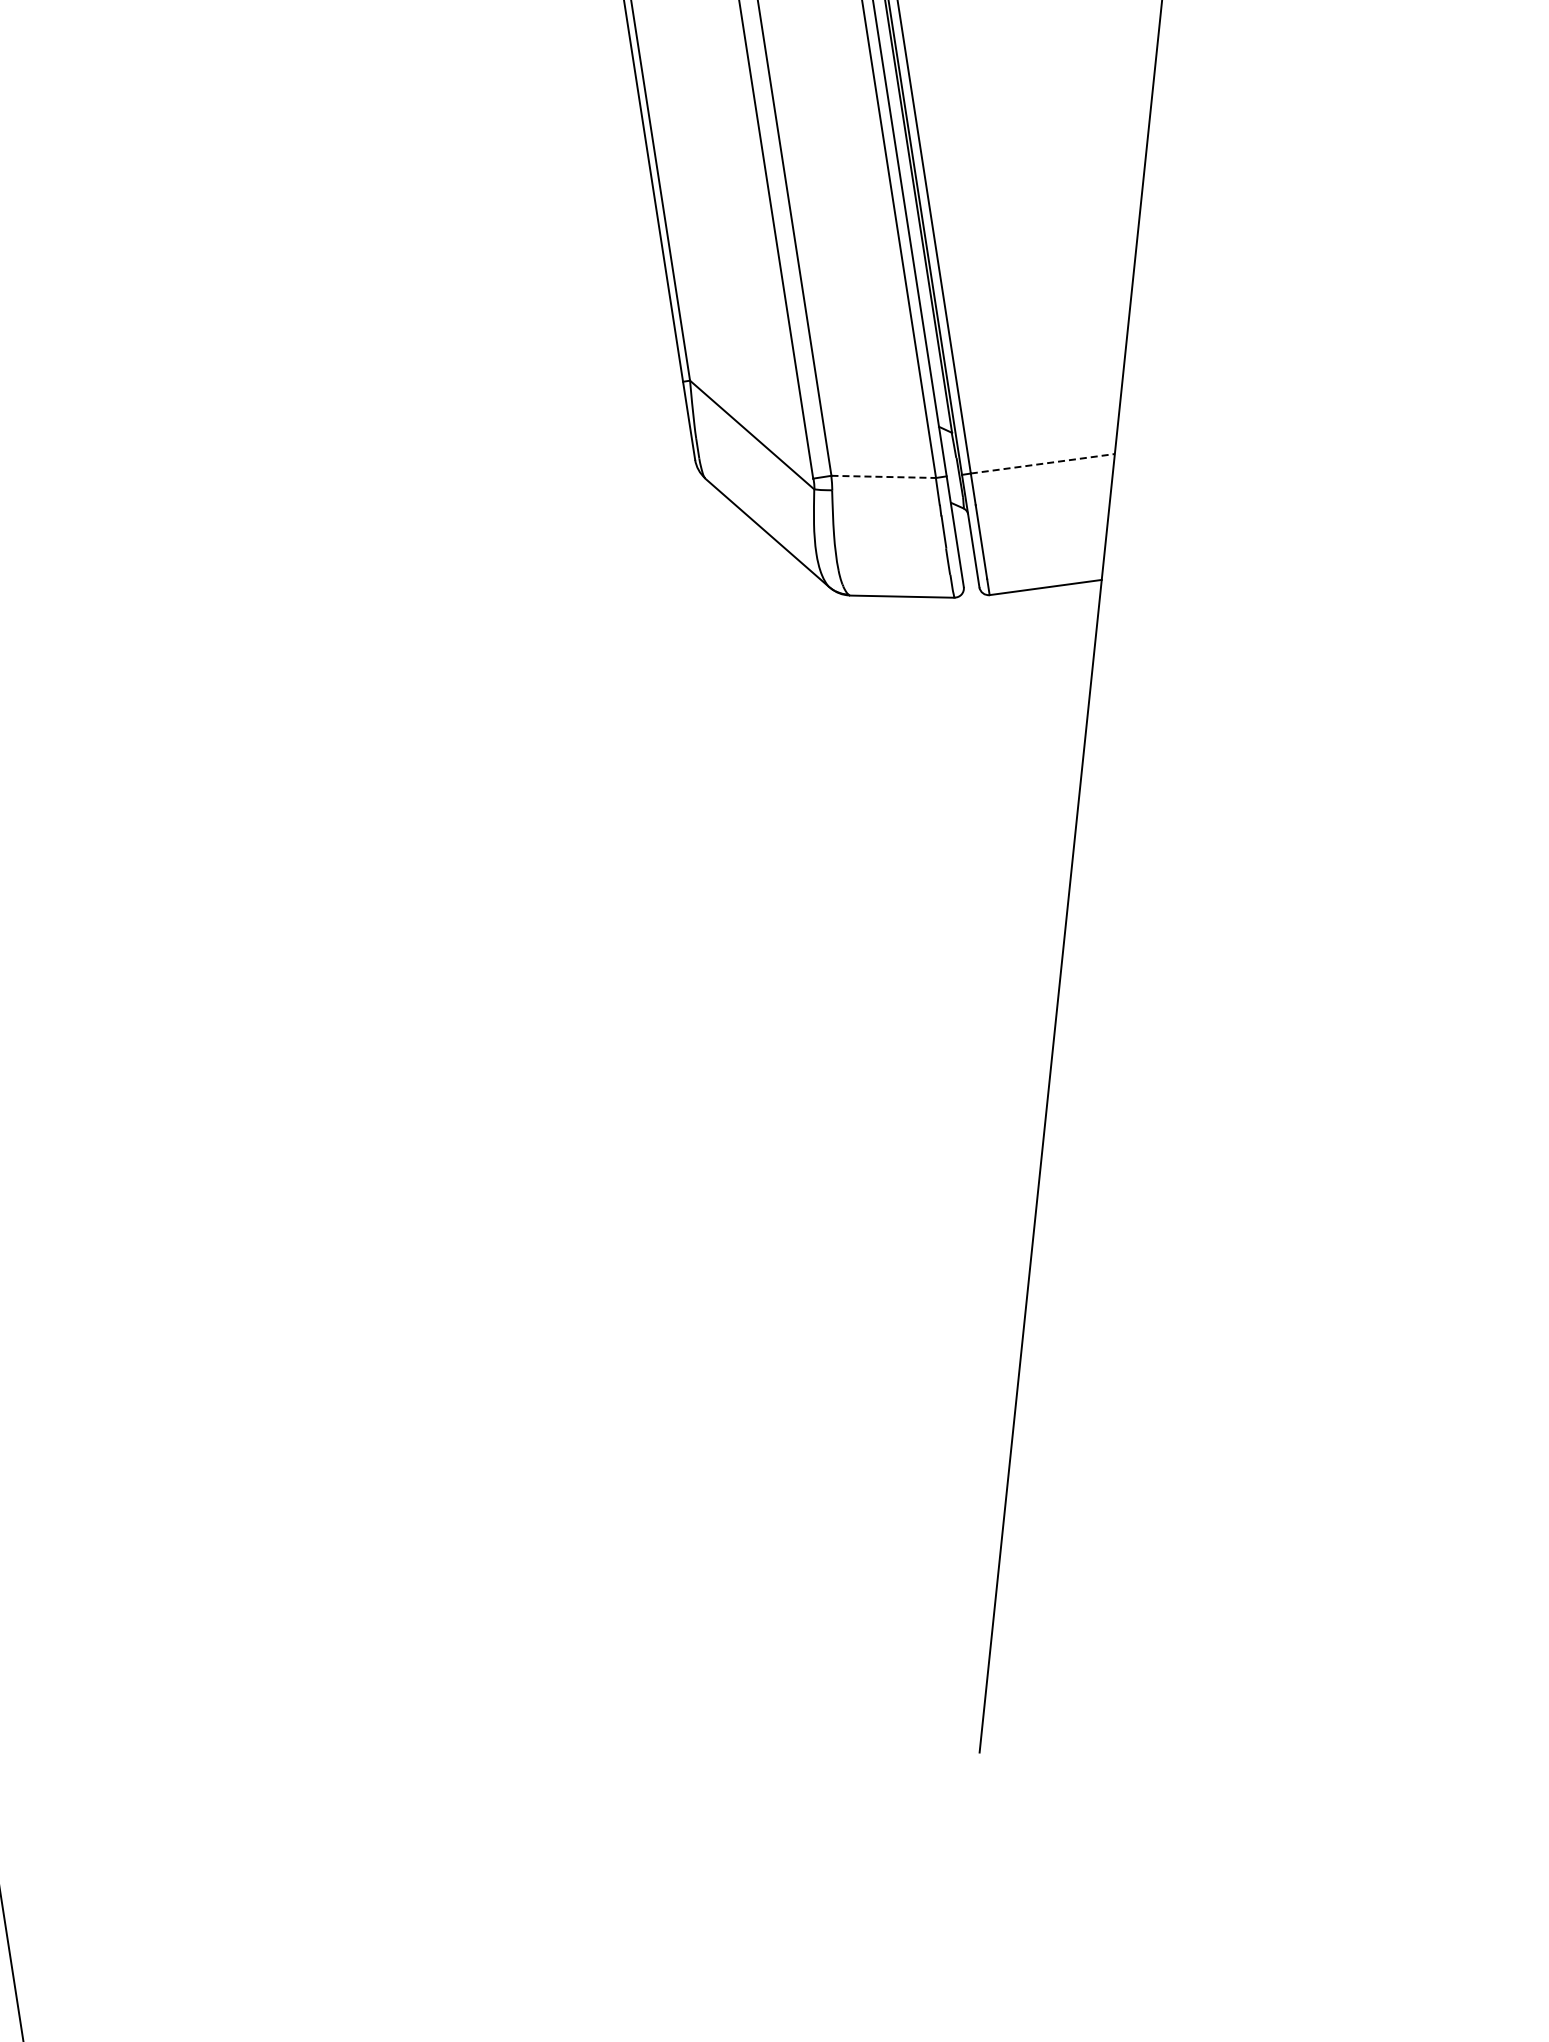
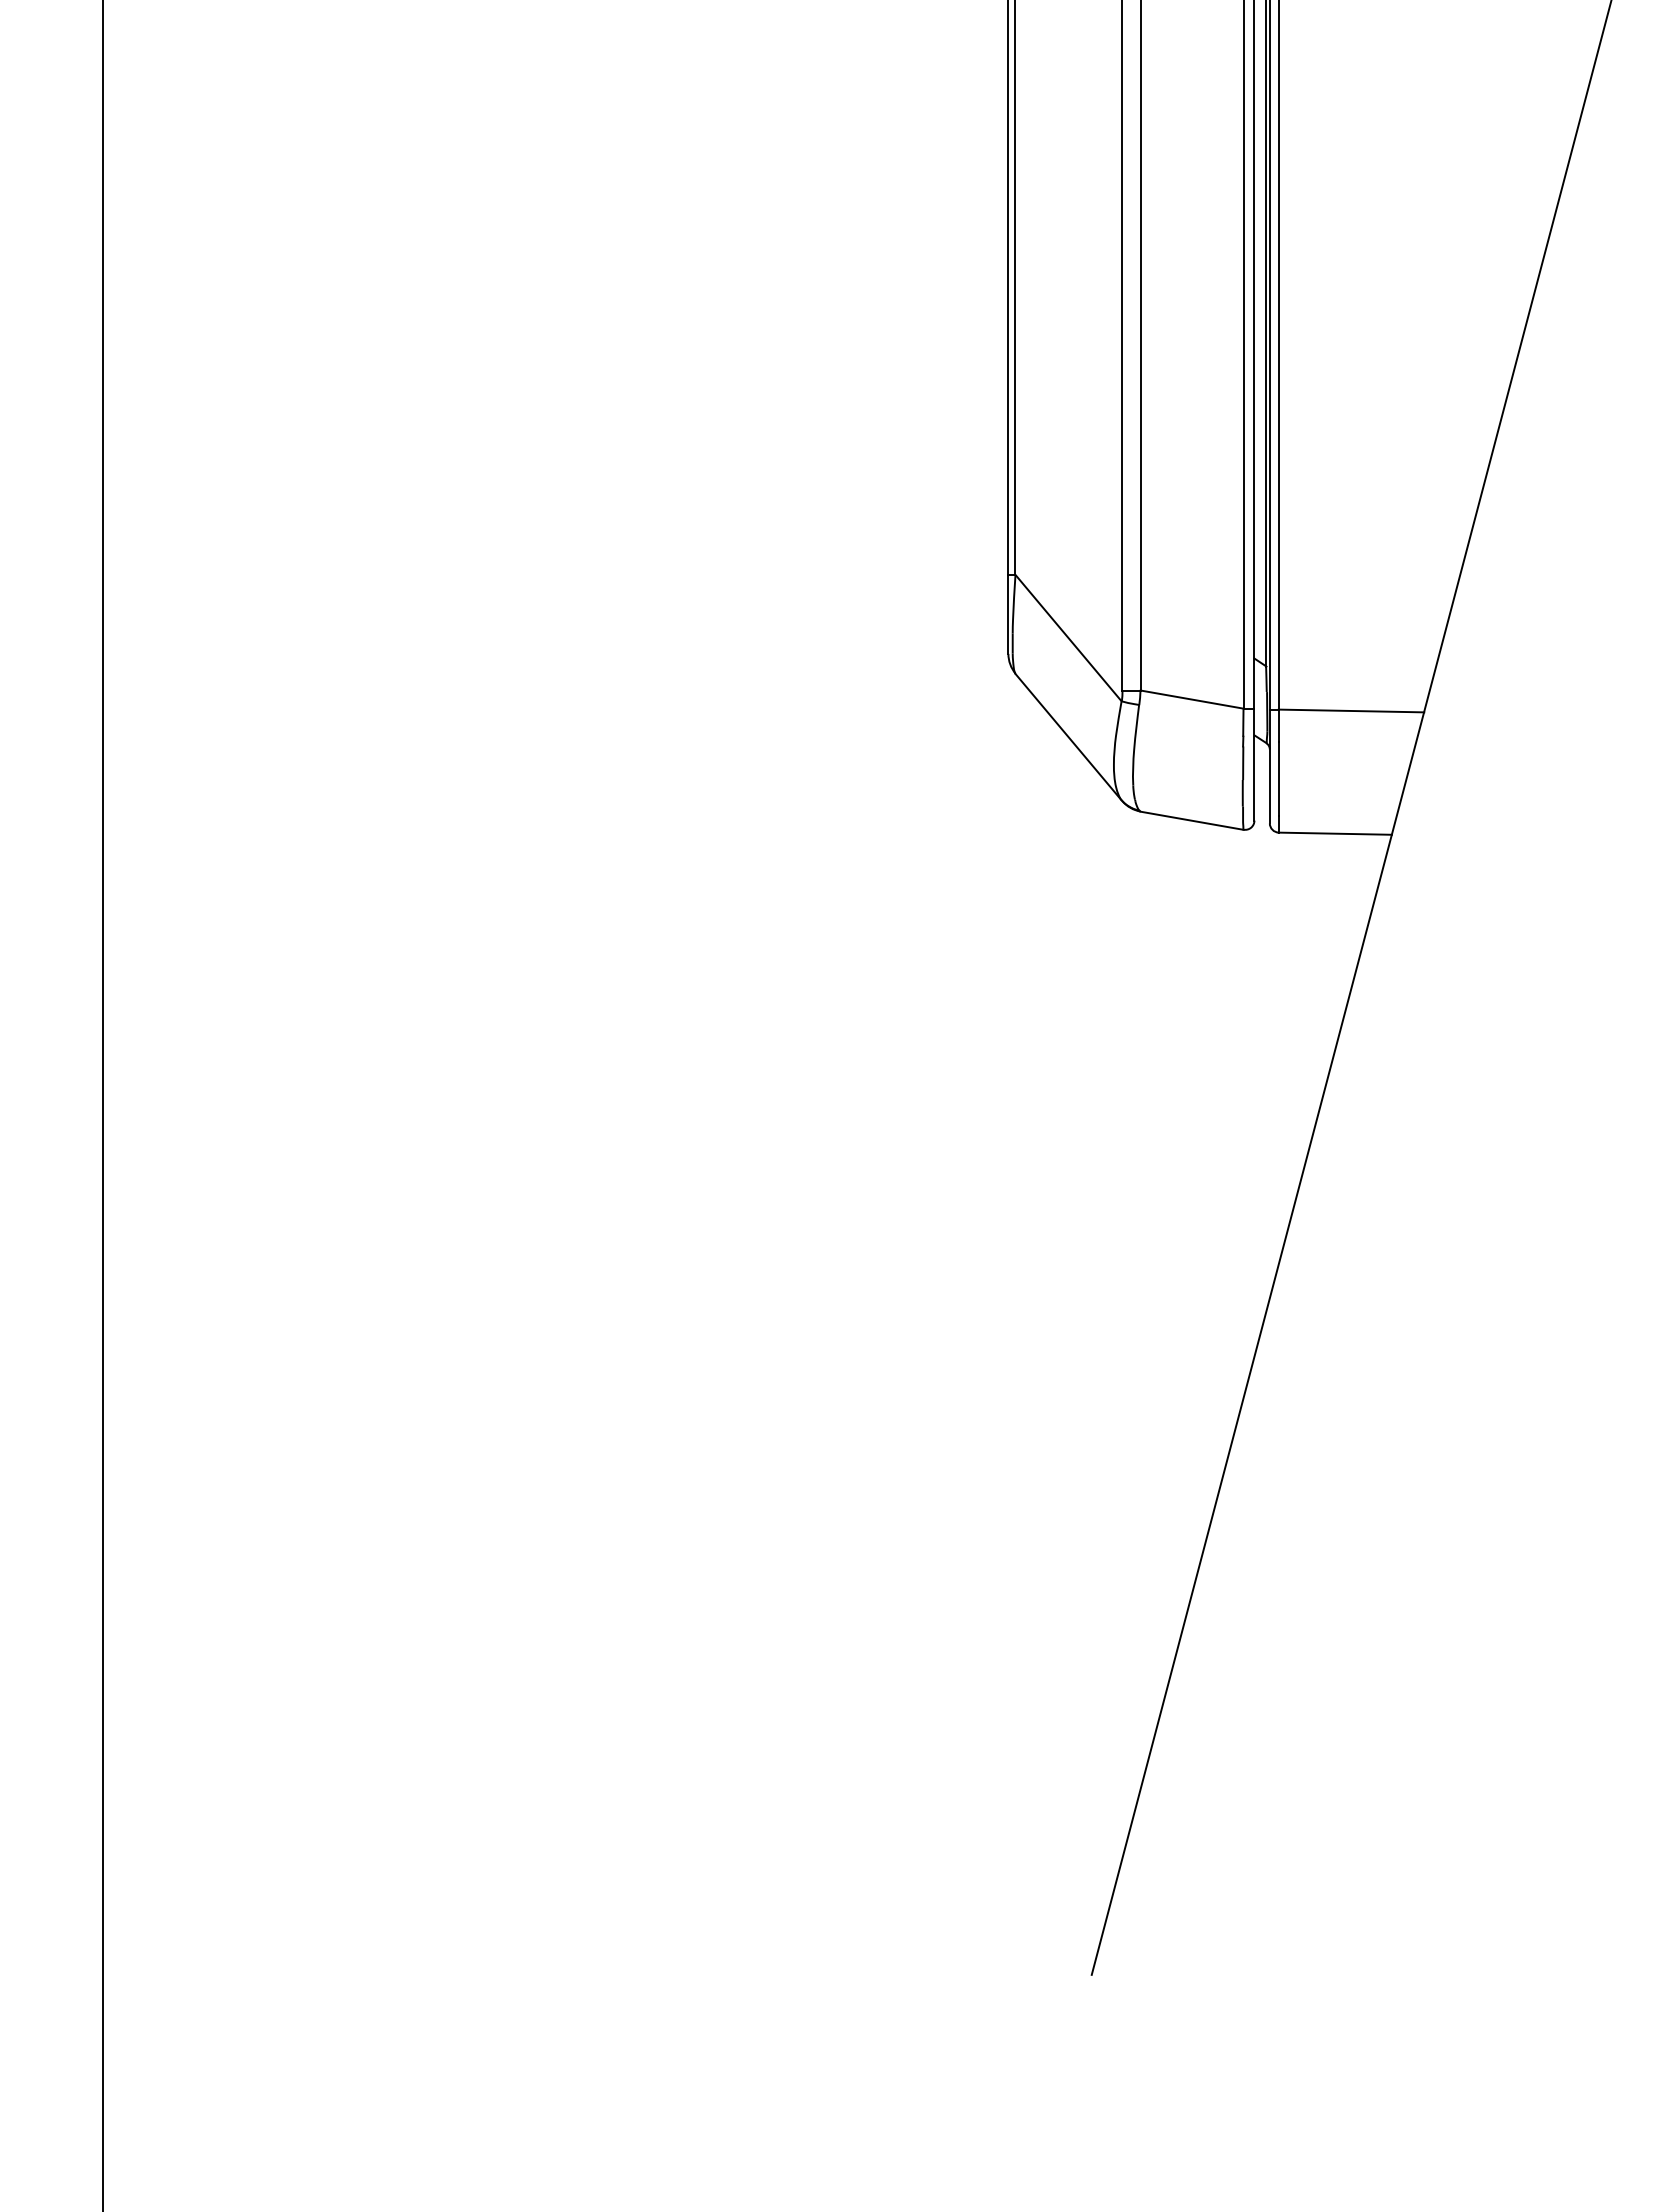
line: (1042, 463) -> (1351, 710), dashed -> solid
line: (884, 476) -> (1192, 699), dashed -> solid

